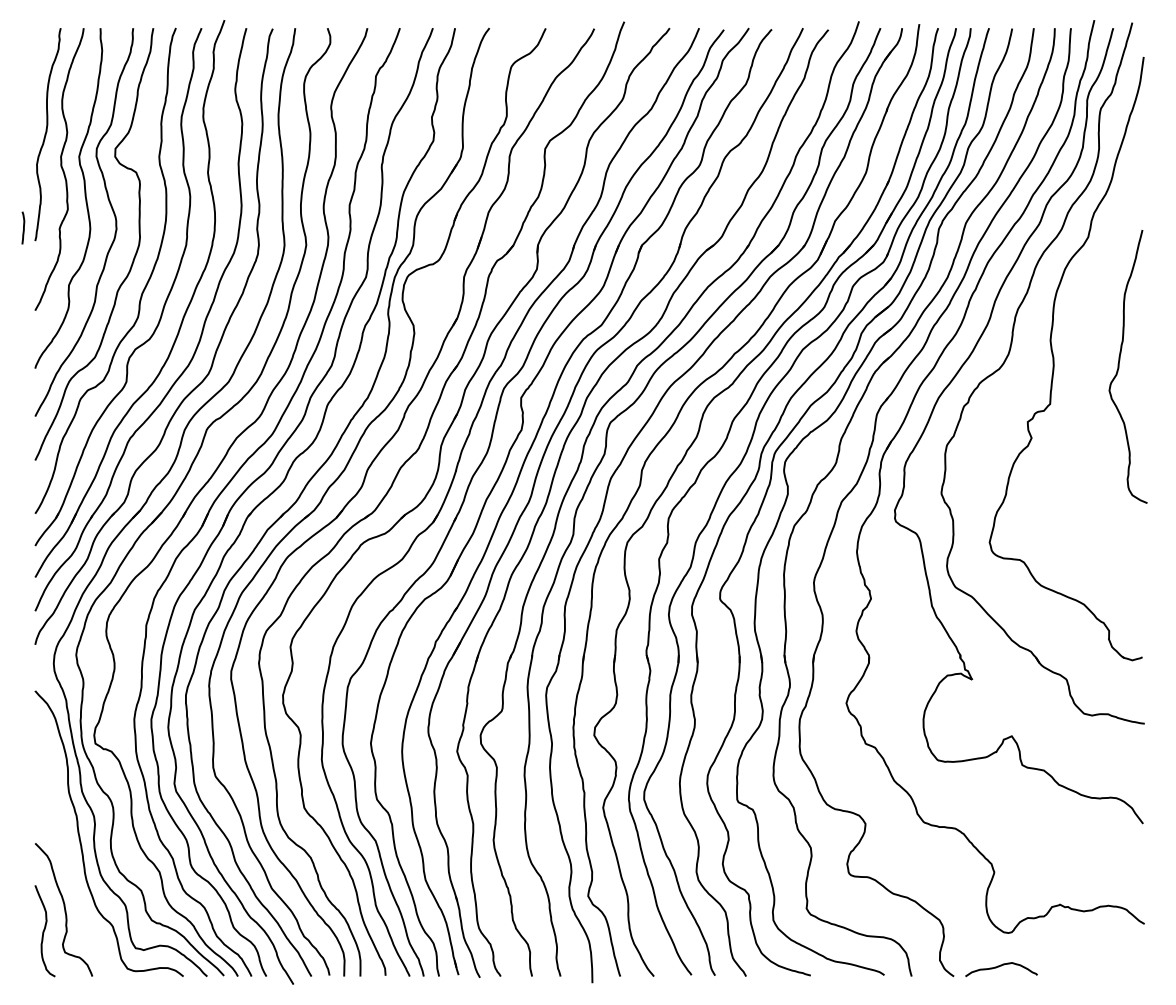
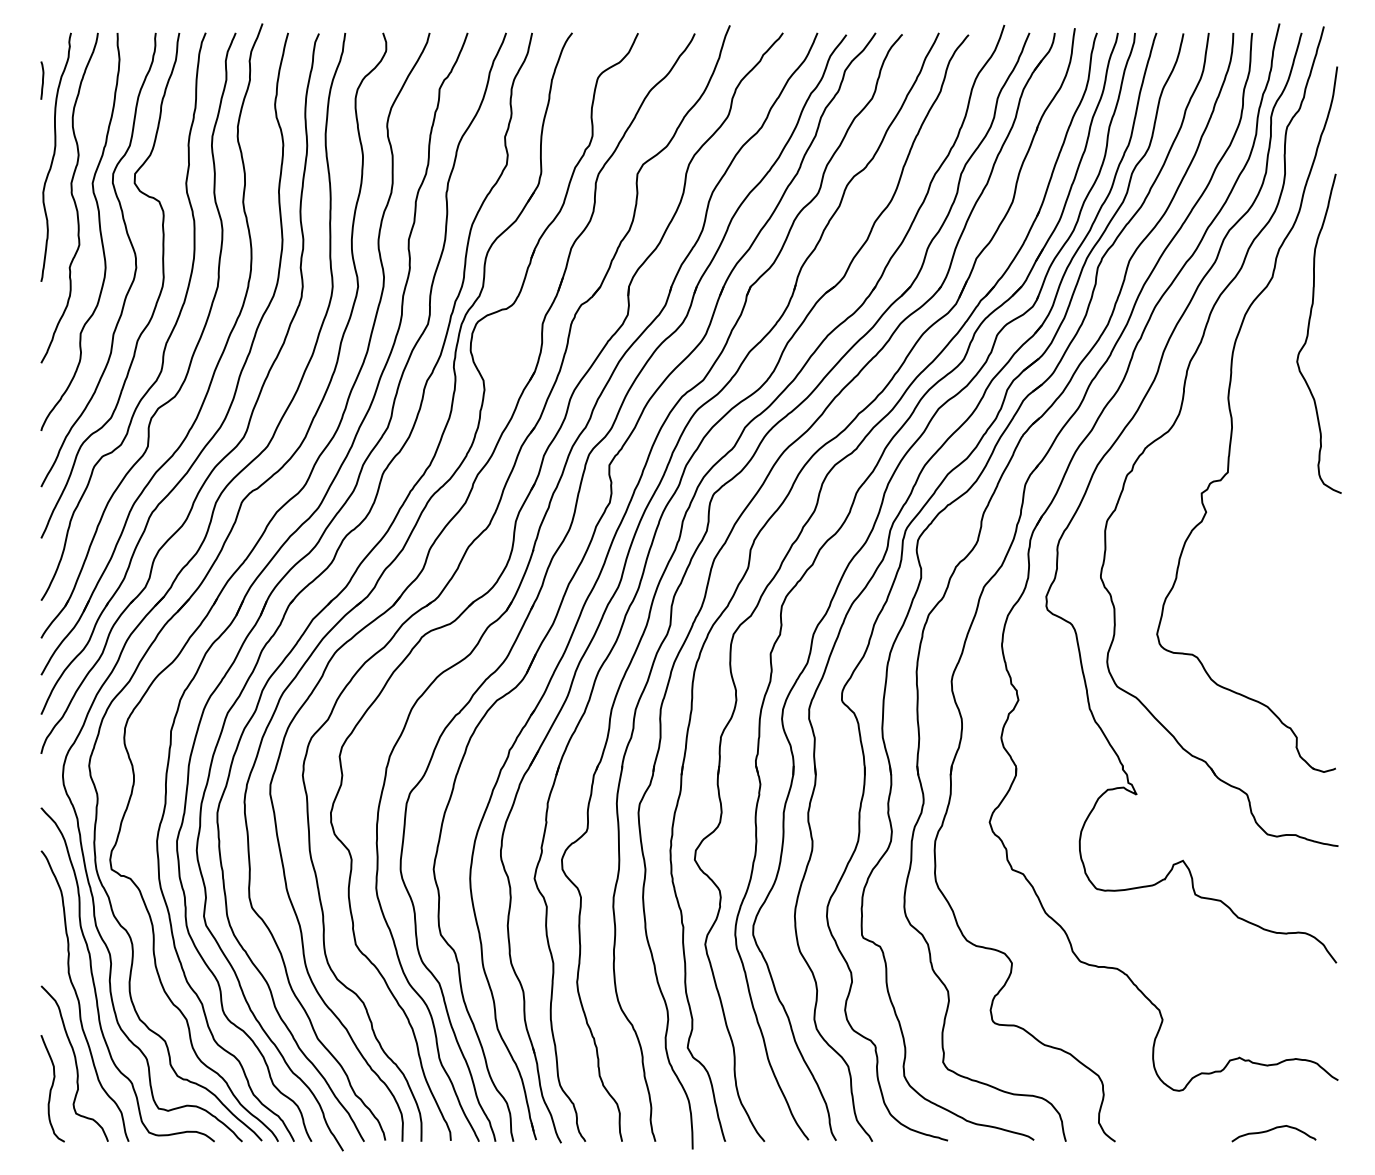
curve: (23, 227) -> (42, 80), moved
curve: (1119, 363) -> (1309, 329), moved
curve: (67, 852) -> (78, 996), added
curve: (1000, 966) -> (1272, 1130), moved

